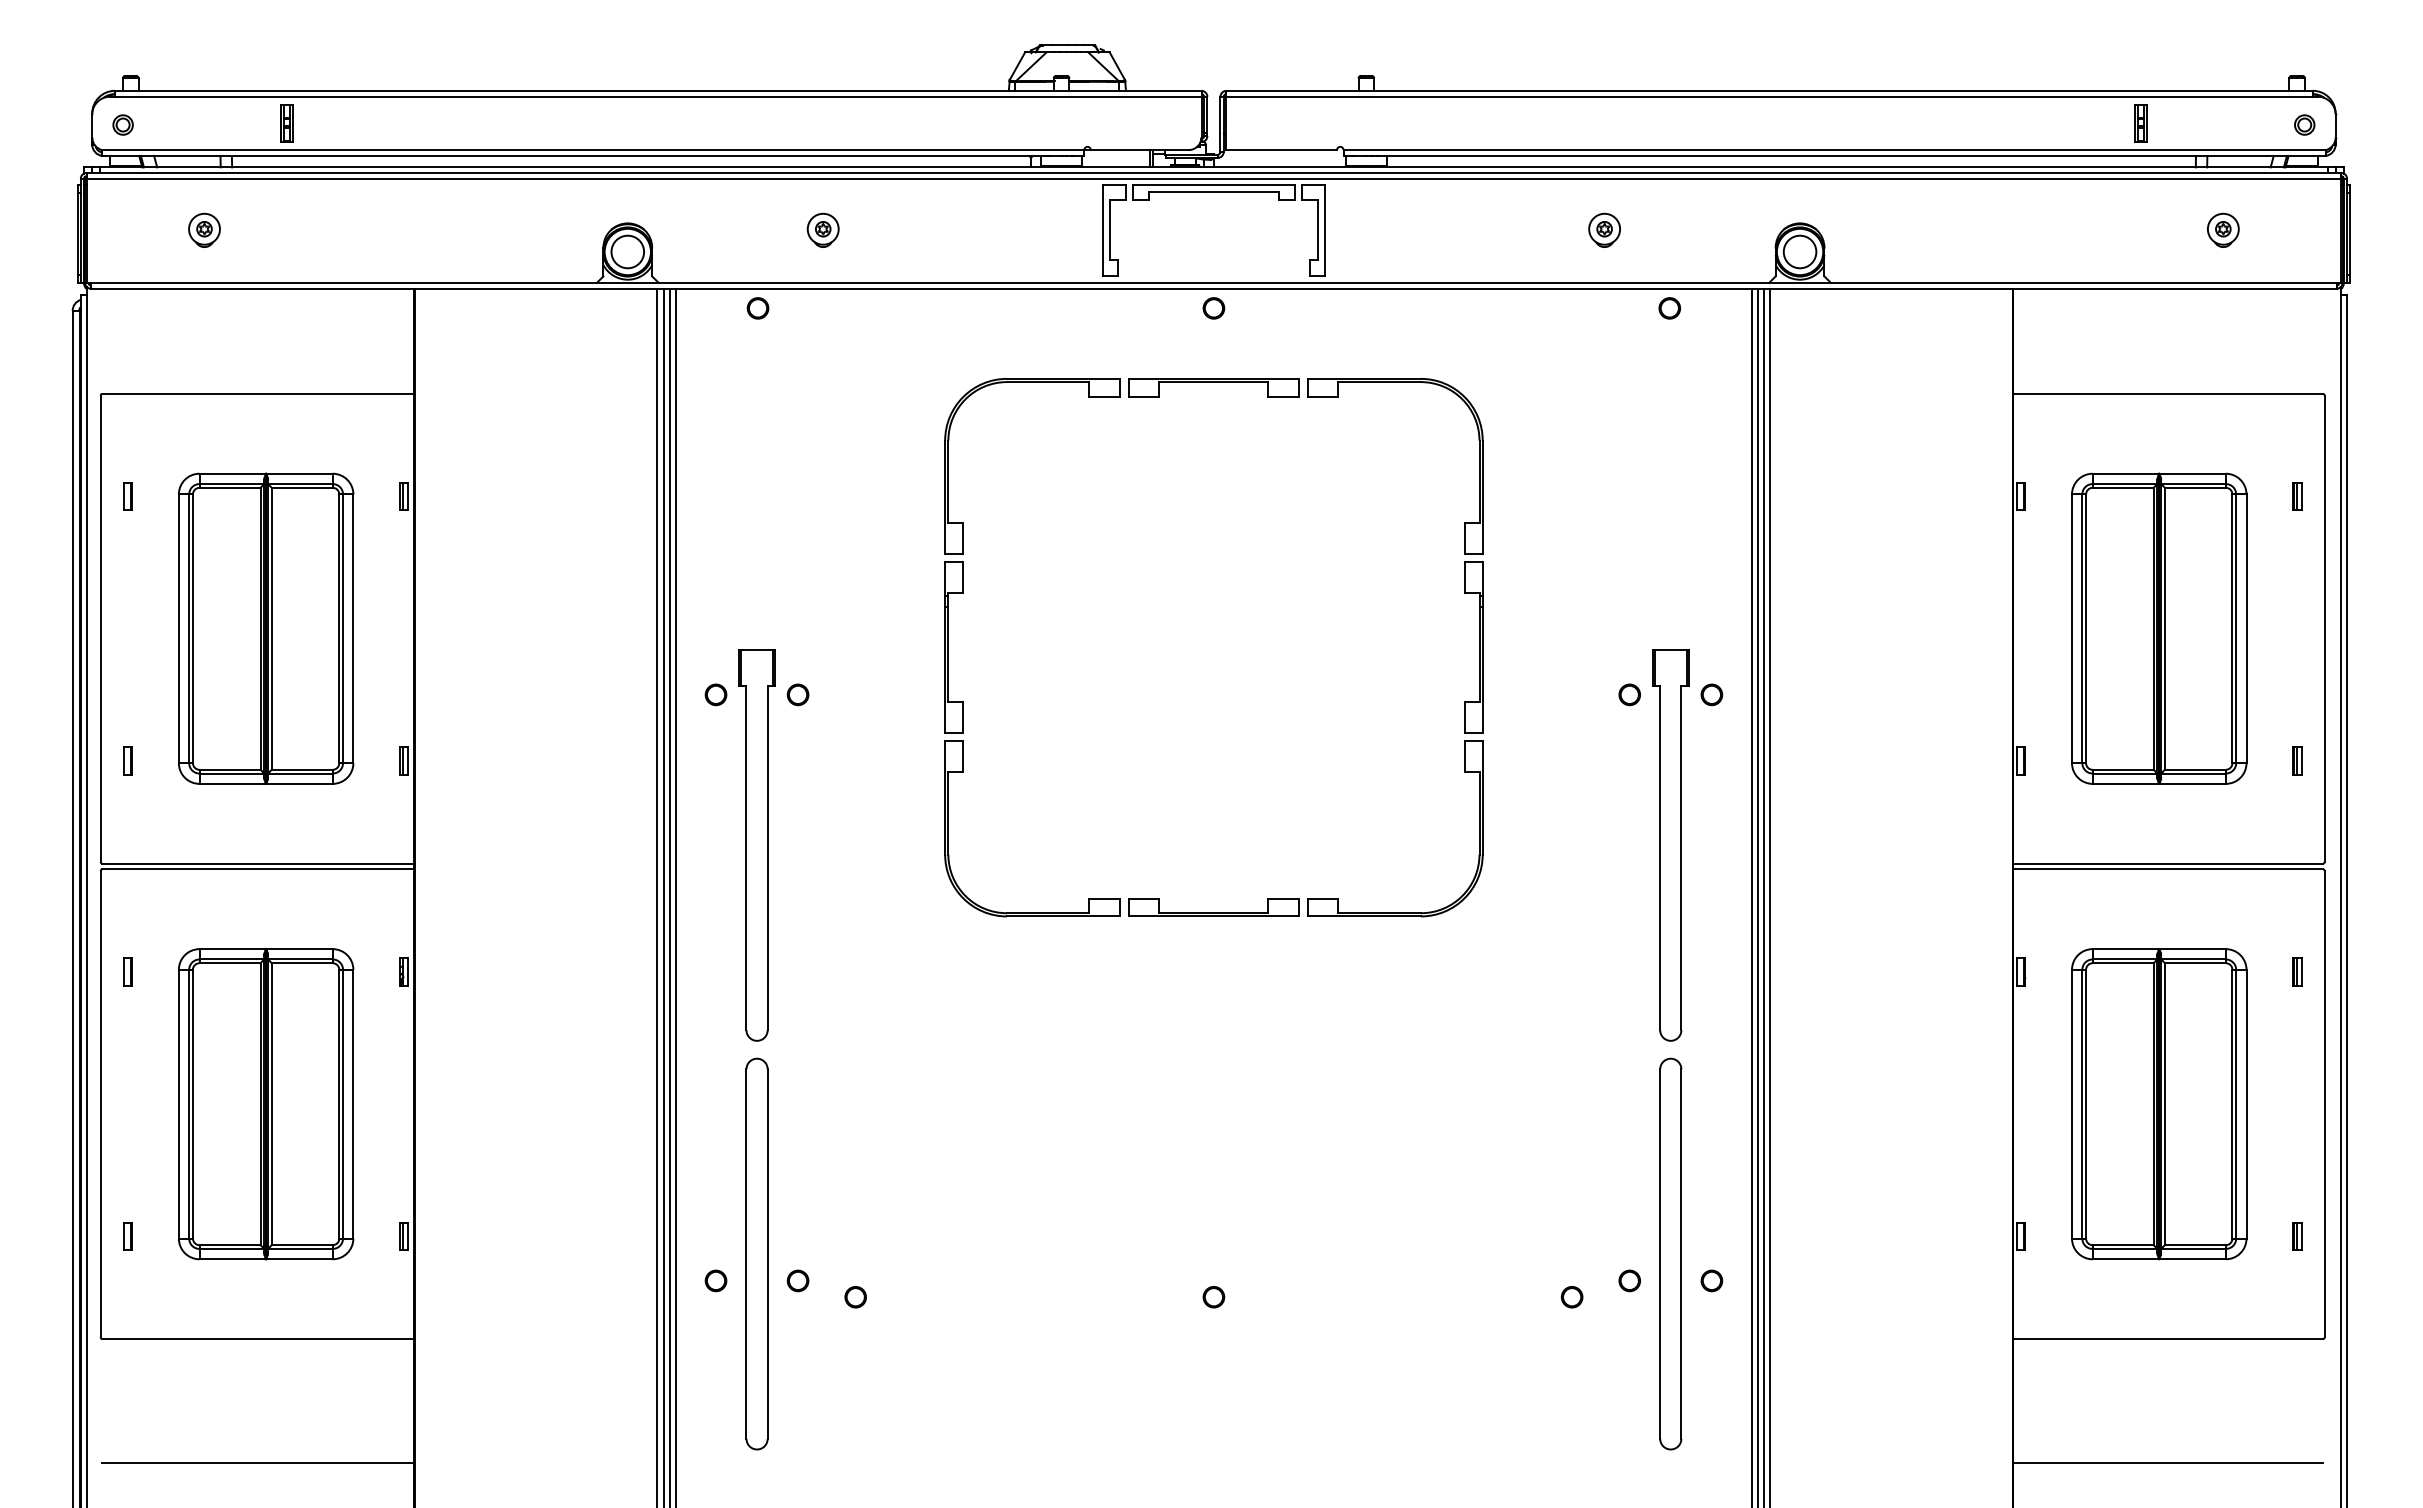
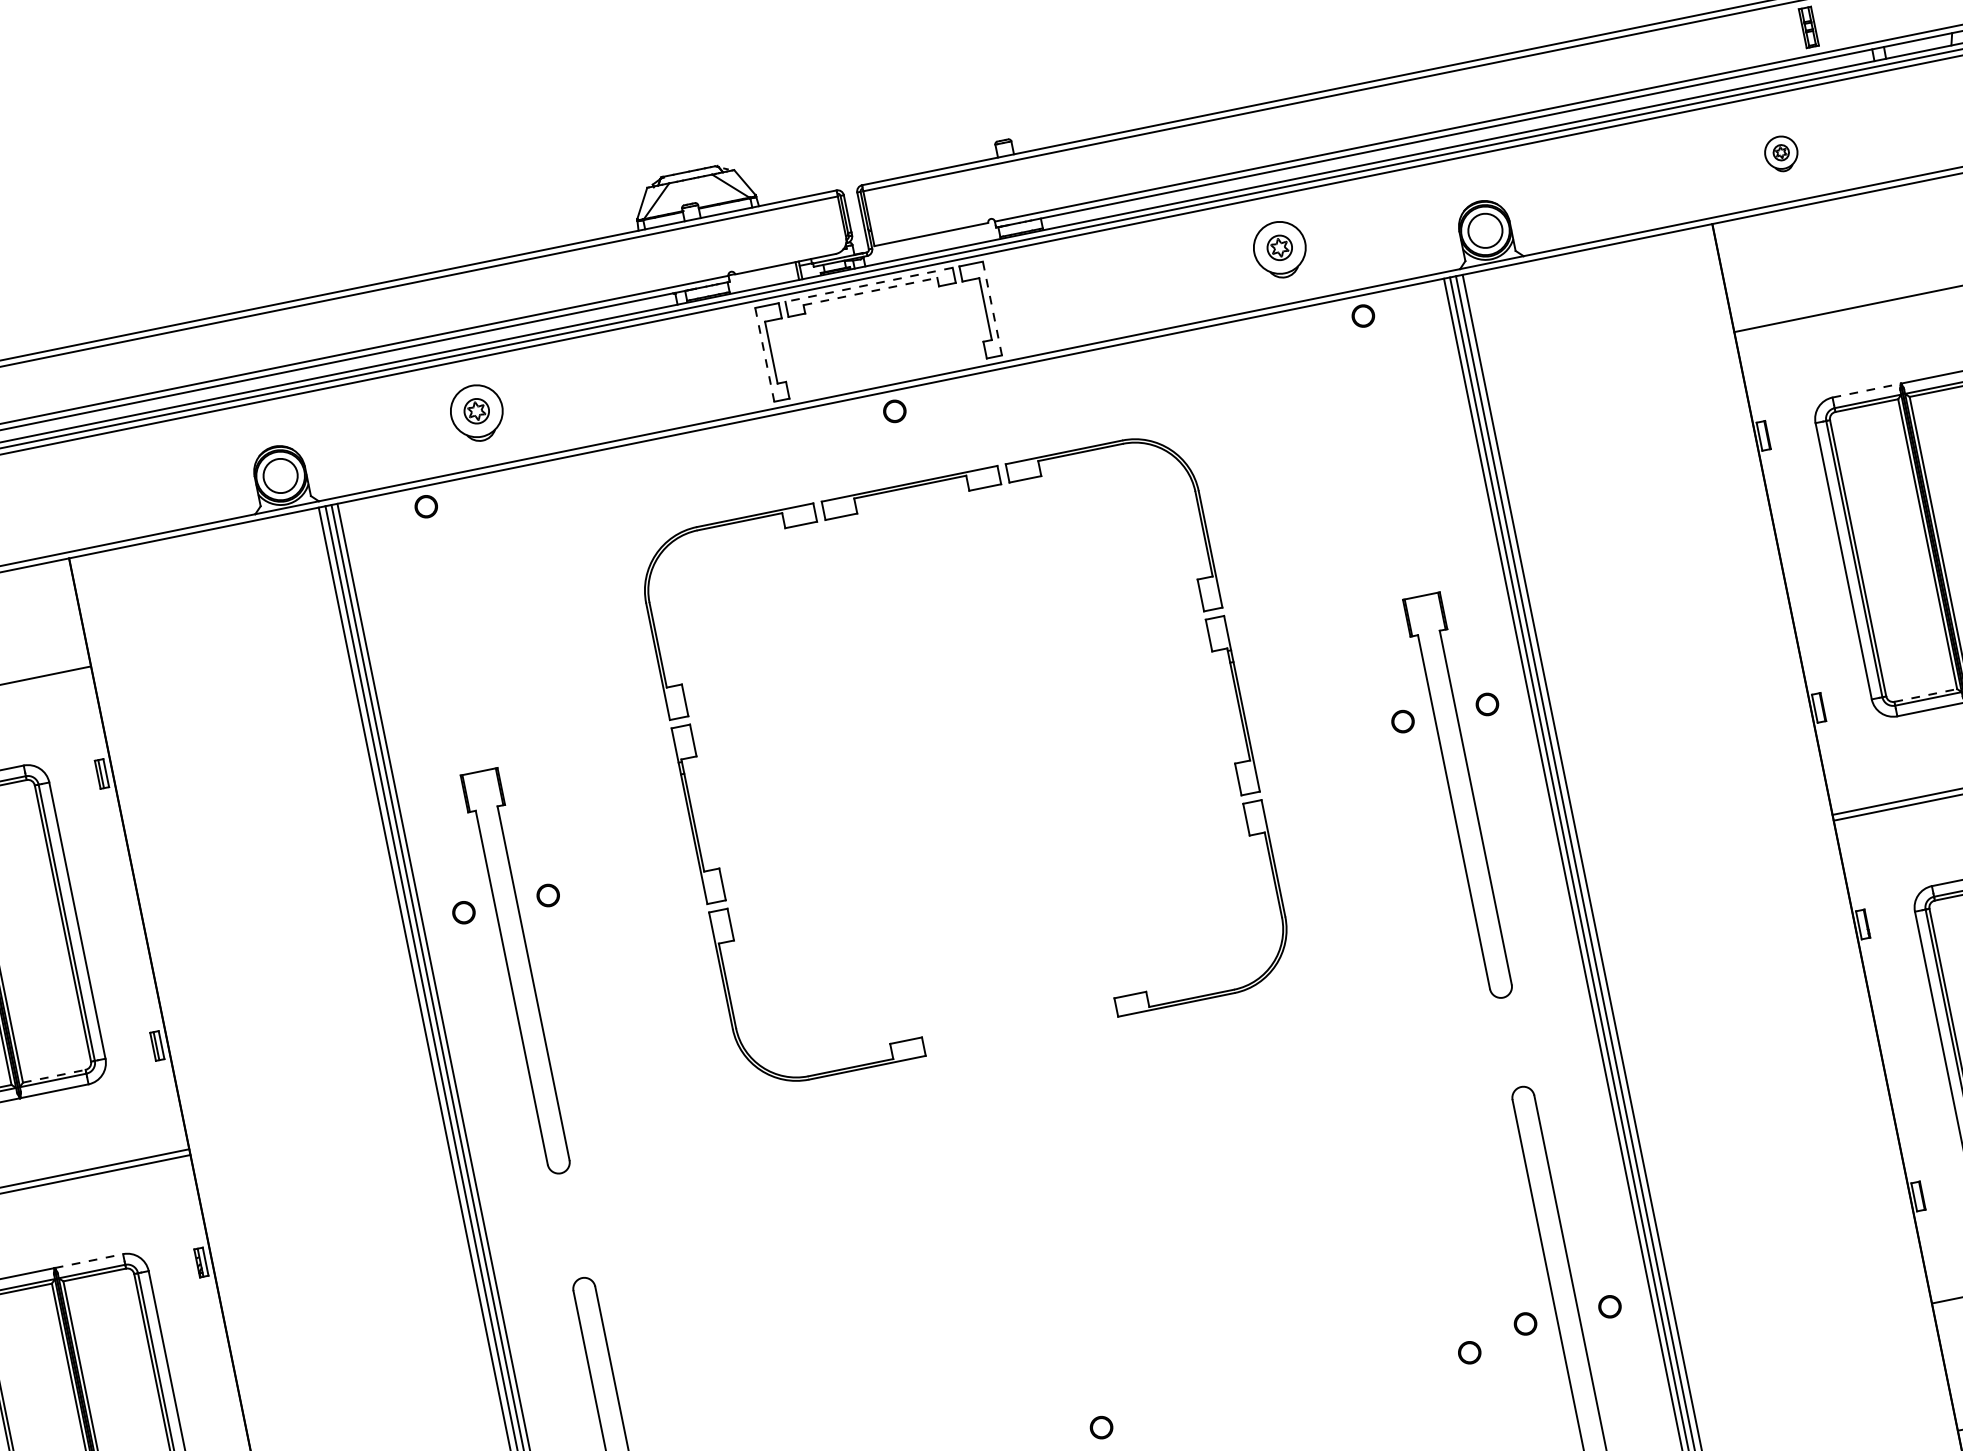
line: (1213, 185) -> (868, 285), solid -> dashed
line: (1214, 191) -> (870, 291), solid -> dashed
part: (822, 229) -> (476, 412), size x1.6
part: (1604, 229) -> (1279, 248), size x1.6
part: (2223, 229) -> (1781, 152), moved
line: (1103, 230) -> (765, 354), solid -> dashed
line: (1324, 230) -> (992, 308), solid -> dashed
line: (2126, 473) -> (1867, 390), solid -> dashed
line: (302, 769) -> (54, 1075), solid -> dashed
line: (2123, 769) -> (1926, 695), solid -> dashed
part: (756, 845) -> (519, 972), moved
part: (1670, 845) -> (1461, 797), moved
part: (1213, 907) -> (1019, 1027), removed
line: (299, 949) -> (89, 1261), solid -> dashed

